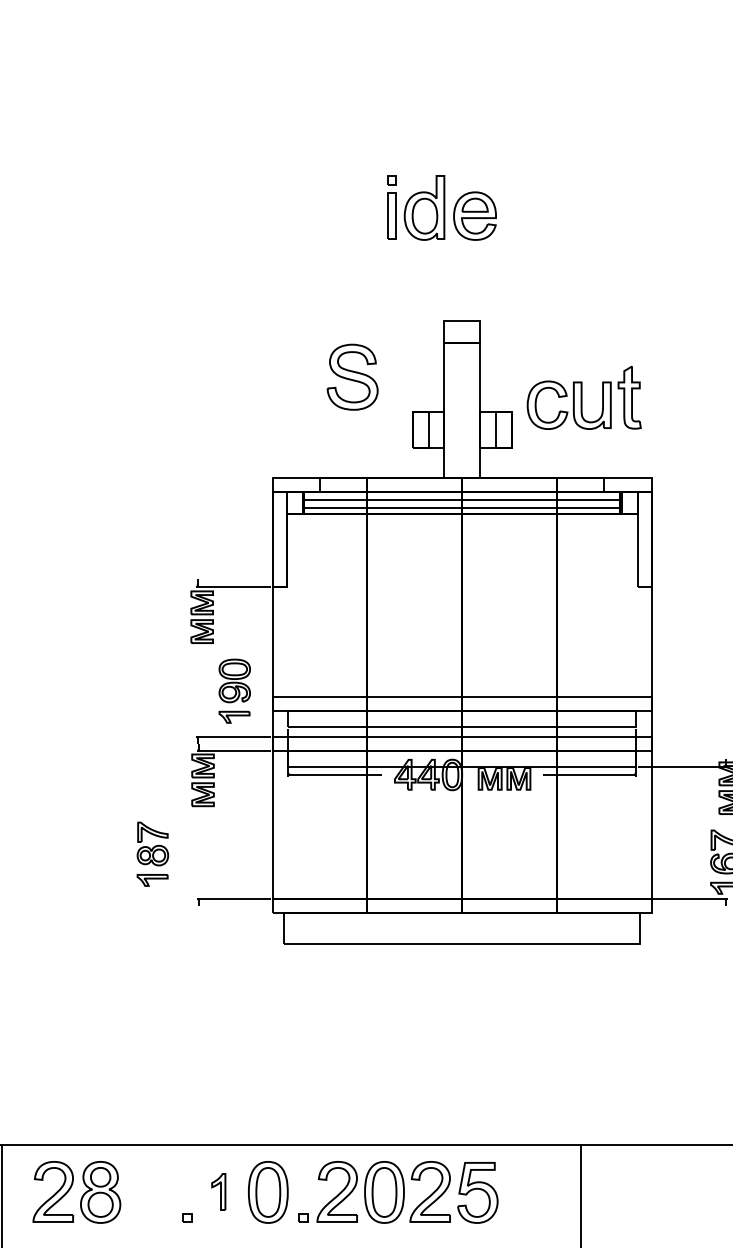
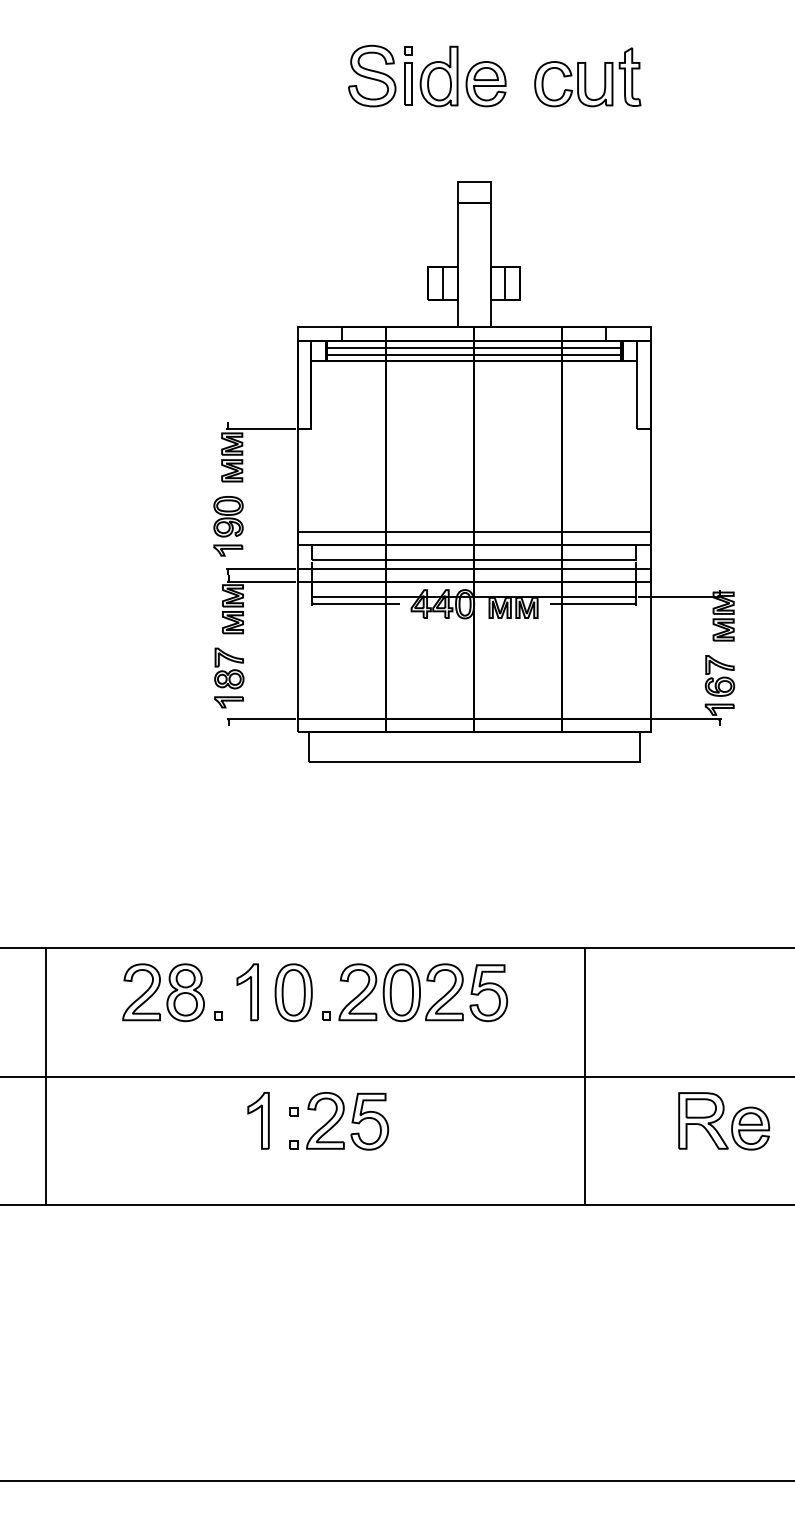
part: (352, 376) -> (372, 75), moved
part: (583, 398) -> (587, 77), moved
part: (234, 691) -> (228, 526), moved
part: (153, 853) -> (229, 677), moved
part: (76, 1192) -> (163, 992), moved
part: (218, 1192) -> (247, 992), size x1.67

